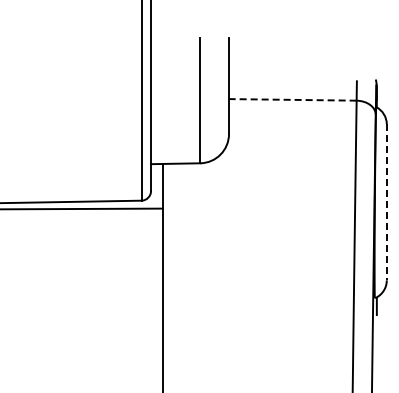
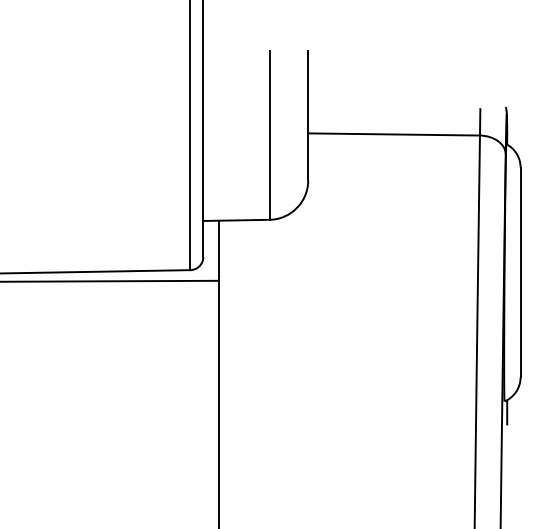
line: (292, 99) -> (393, 133), dashed -> solid
line: (386, 202) -> (520, 272), dashed -> solid

